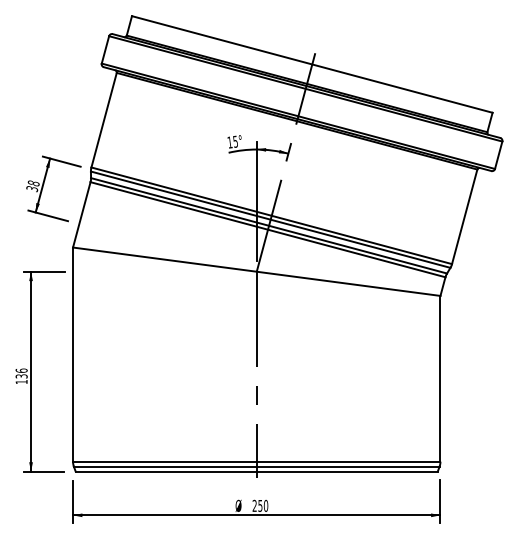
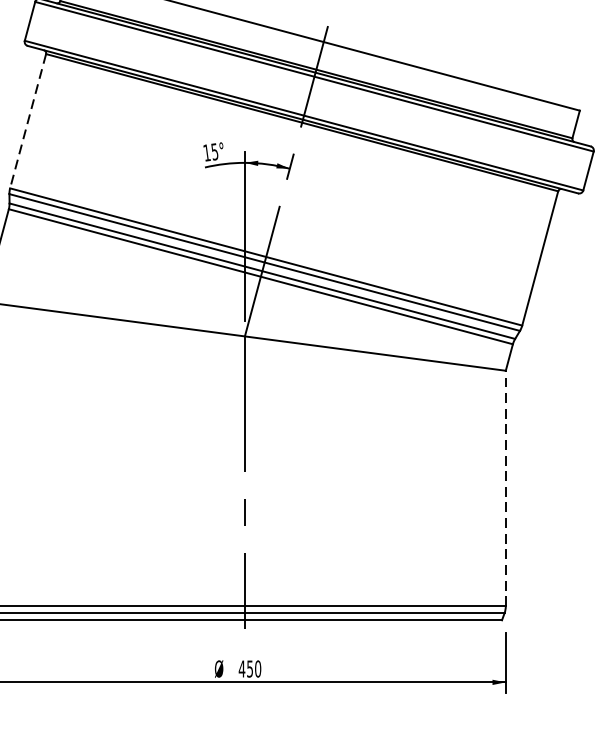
line: (104, 120) -> (28, 121), solid -> dashed
line: (440, 378) -> (505, 488), solid -> dashed
text: (254, 505) -> (241, 668), 250 -> 450

